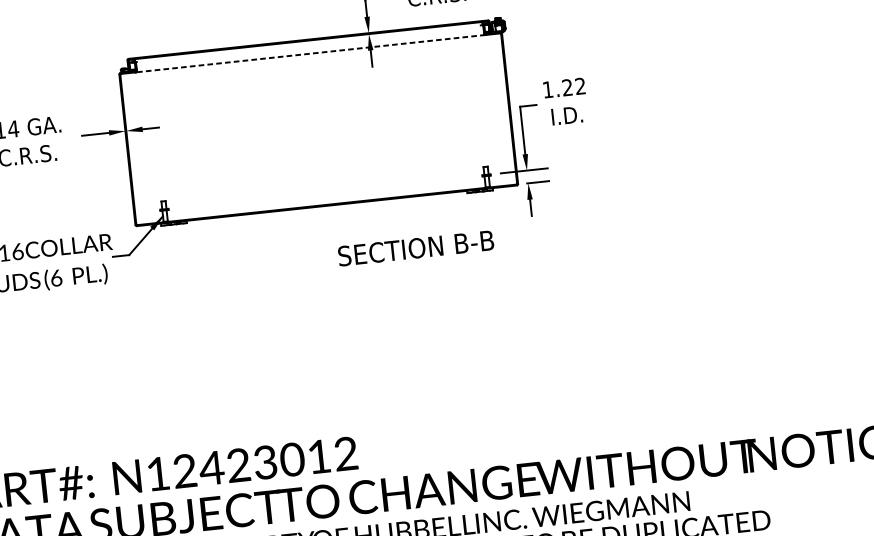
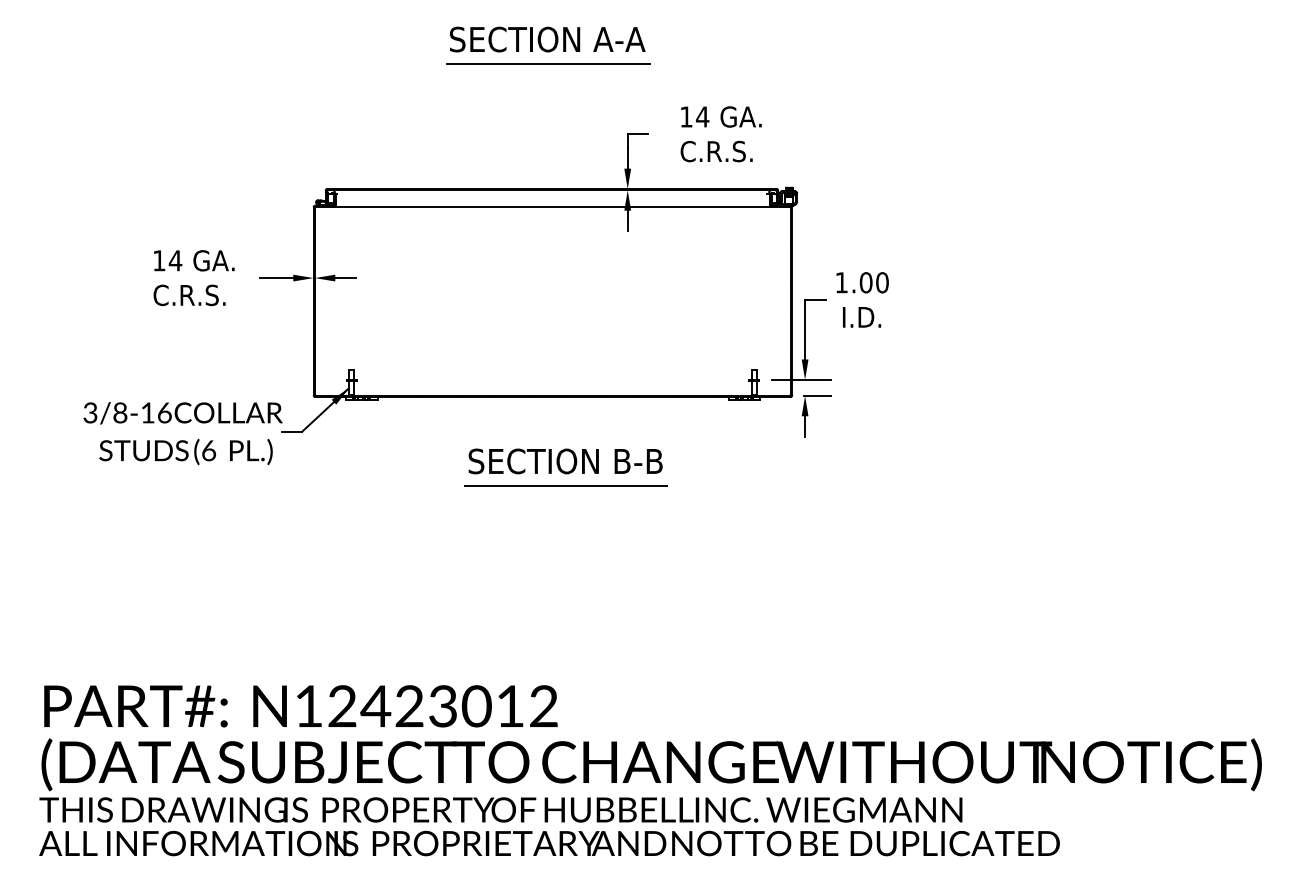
line: (311, 53) -> (553, 206), dashed -> solid
text: (573, 86) -> (873, 282), 1.22 -> 1.00
text: (415, 248) -> (565, 461), moved
line: (345, 276) -> (566, 486), added

